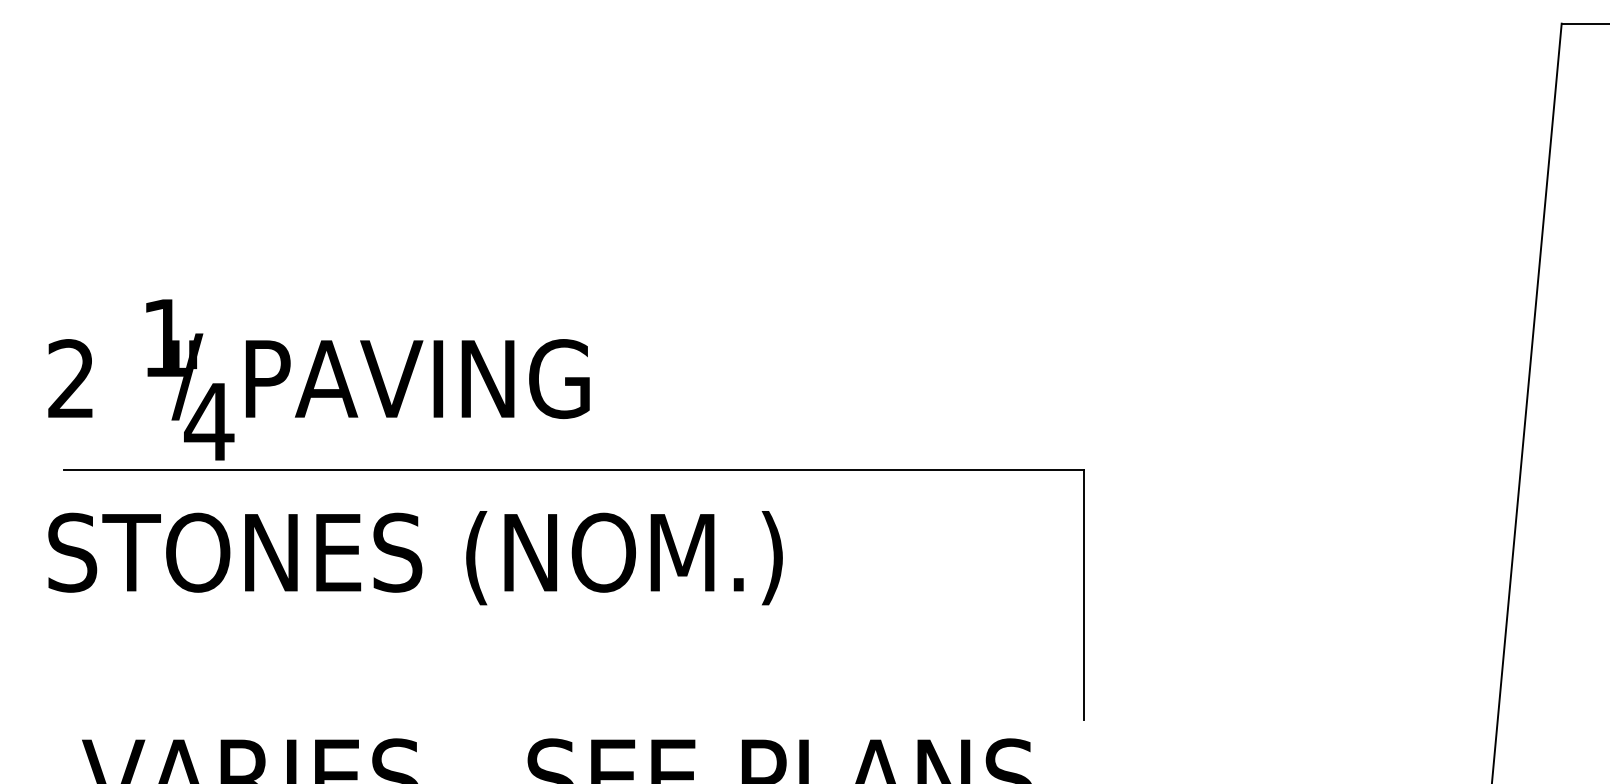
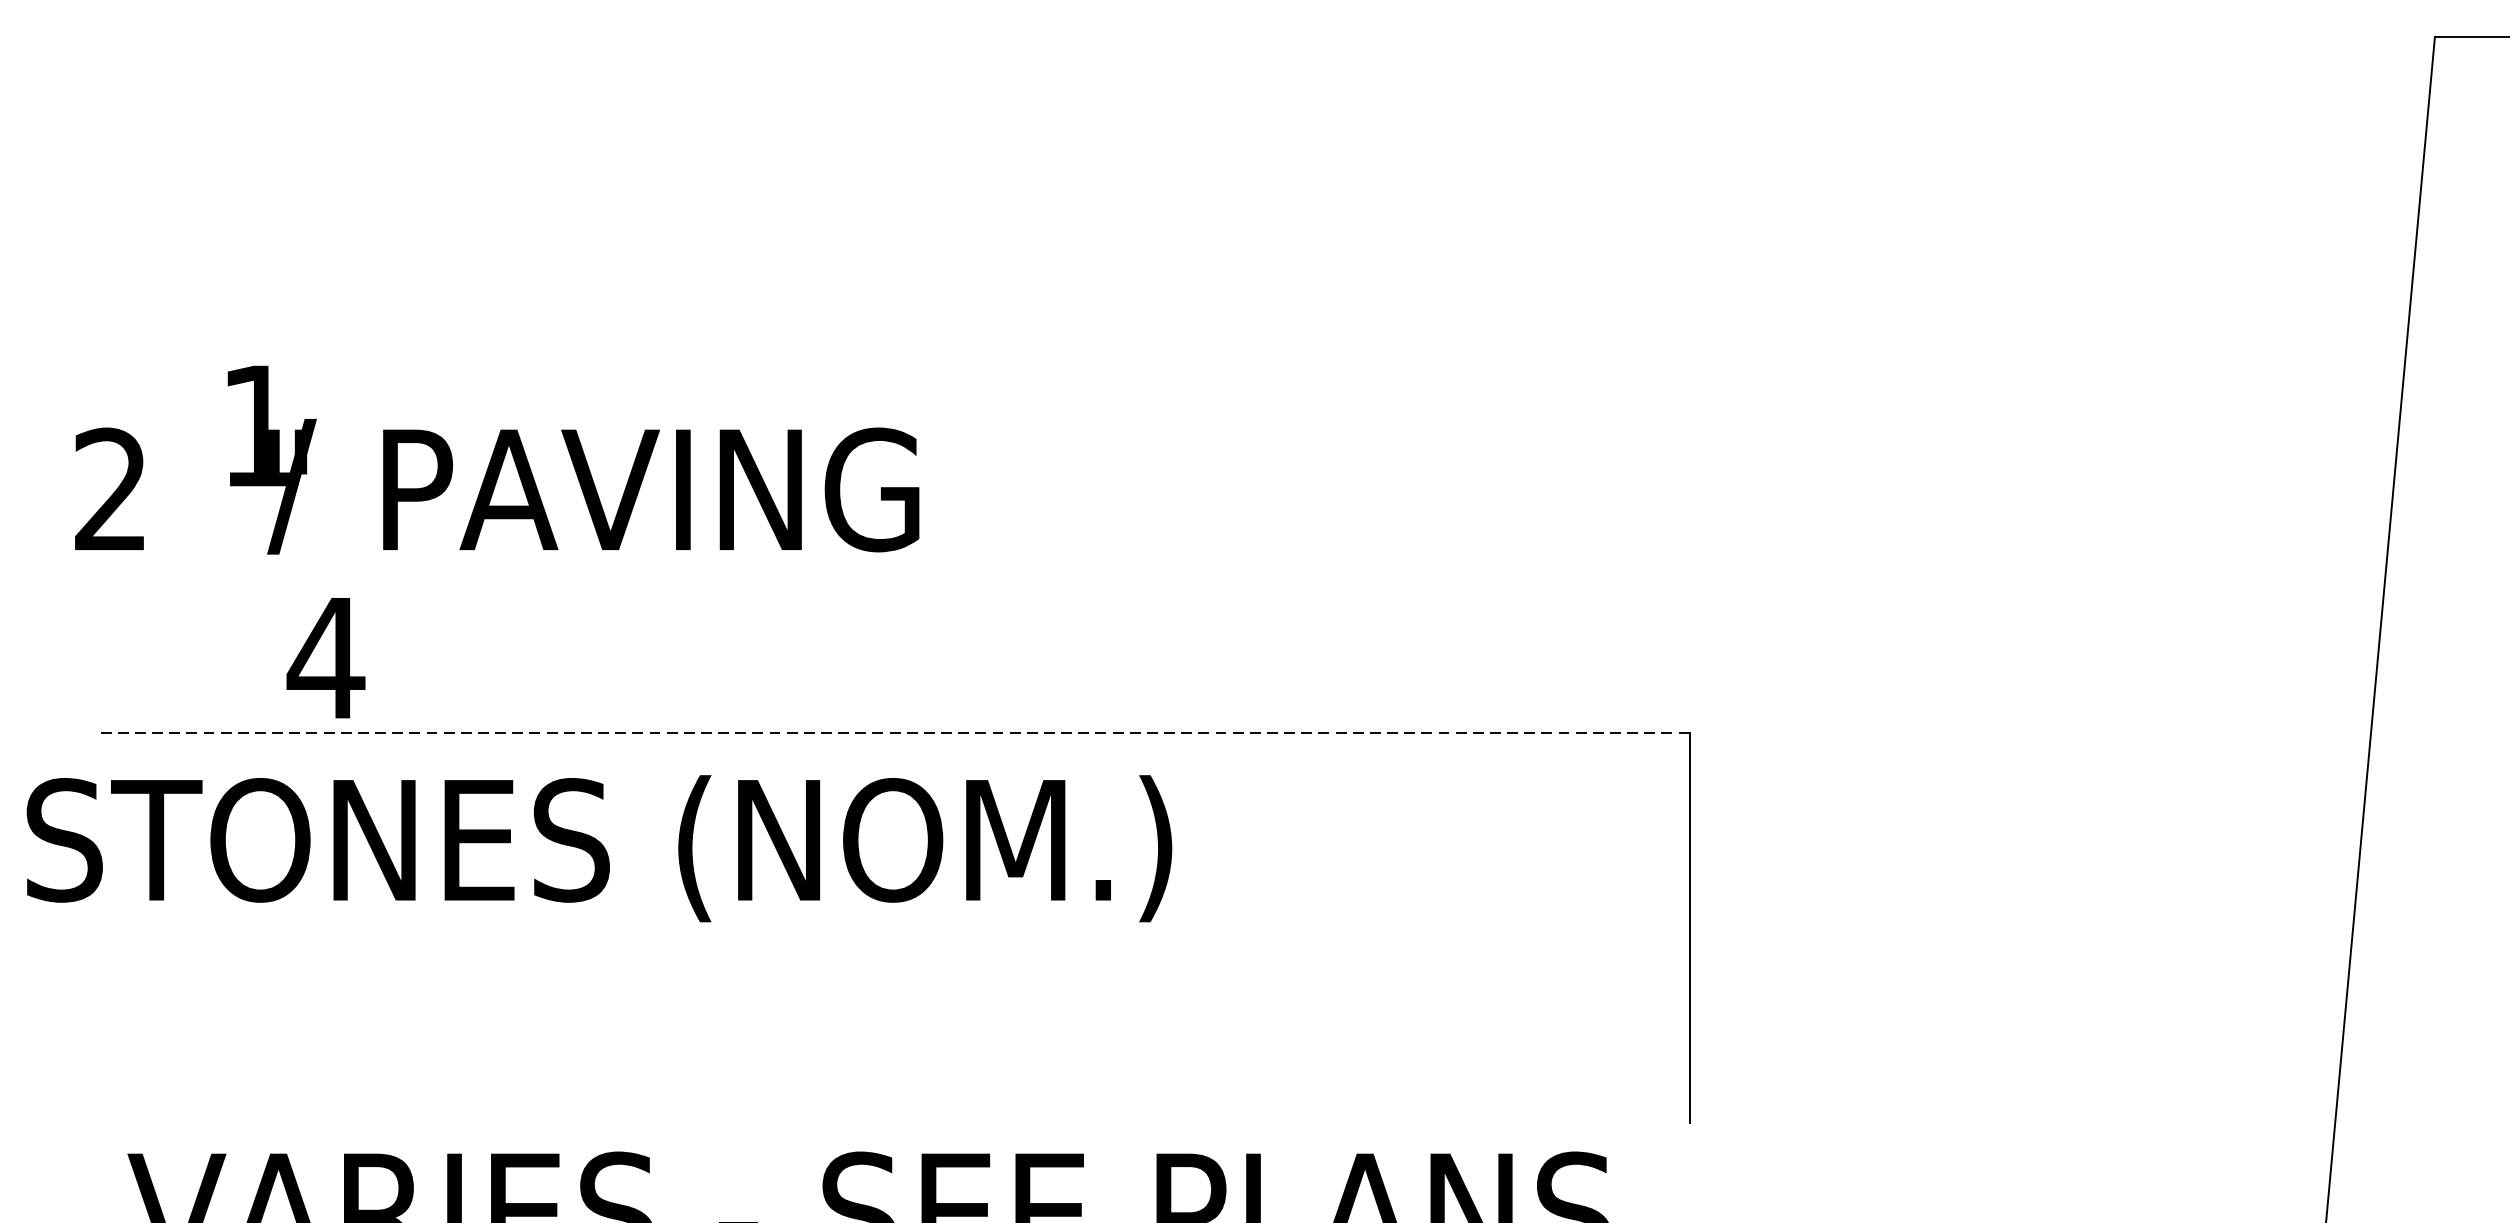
text: (318, 359) -> (496, 459), moved
line: (573, 470) -> (894, 733), solid -> dashed
text: (415, 558) -> (599, 849), moved

